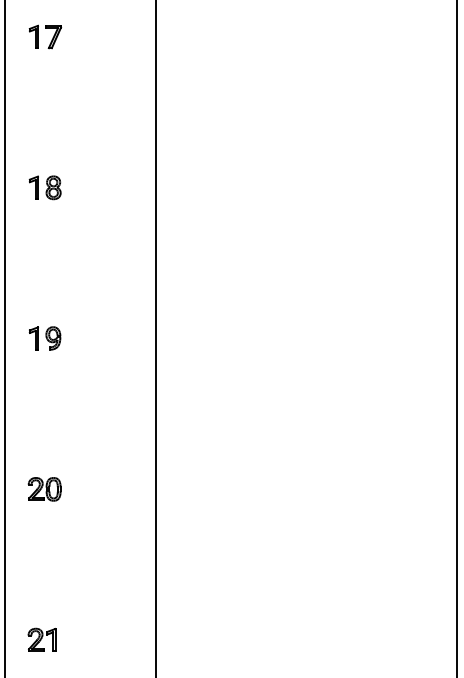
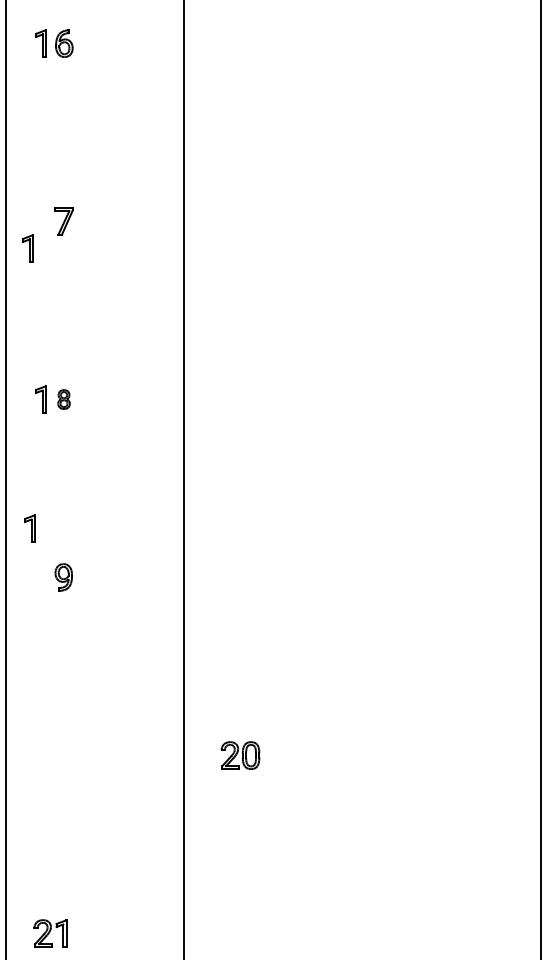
part: (33, 36) -> (27, 248), moved
part: (53, 187) -> (63, 399), size x0.7
part: (33, 338) -> (29, 528), moved
part: (44, 489) -> (240, 755), moved

